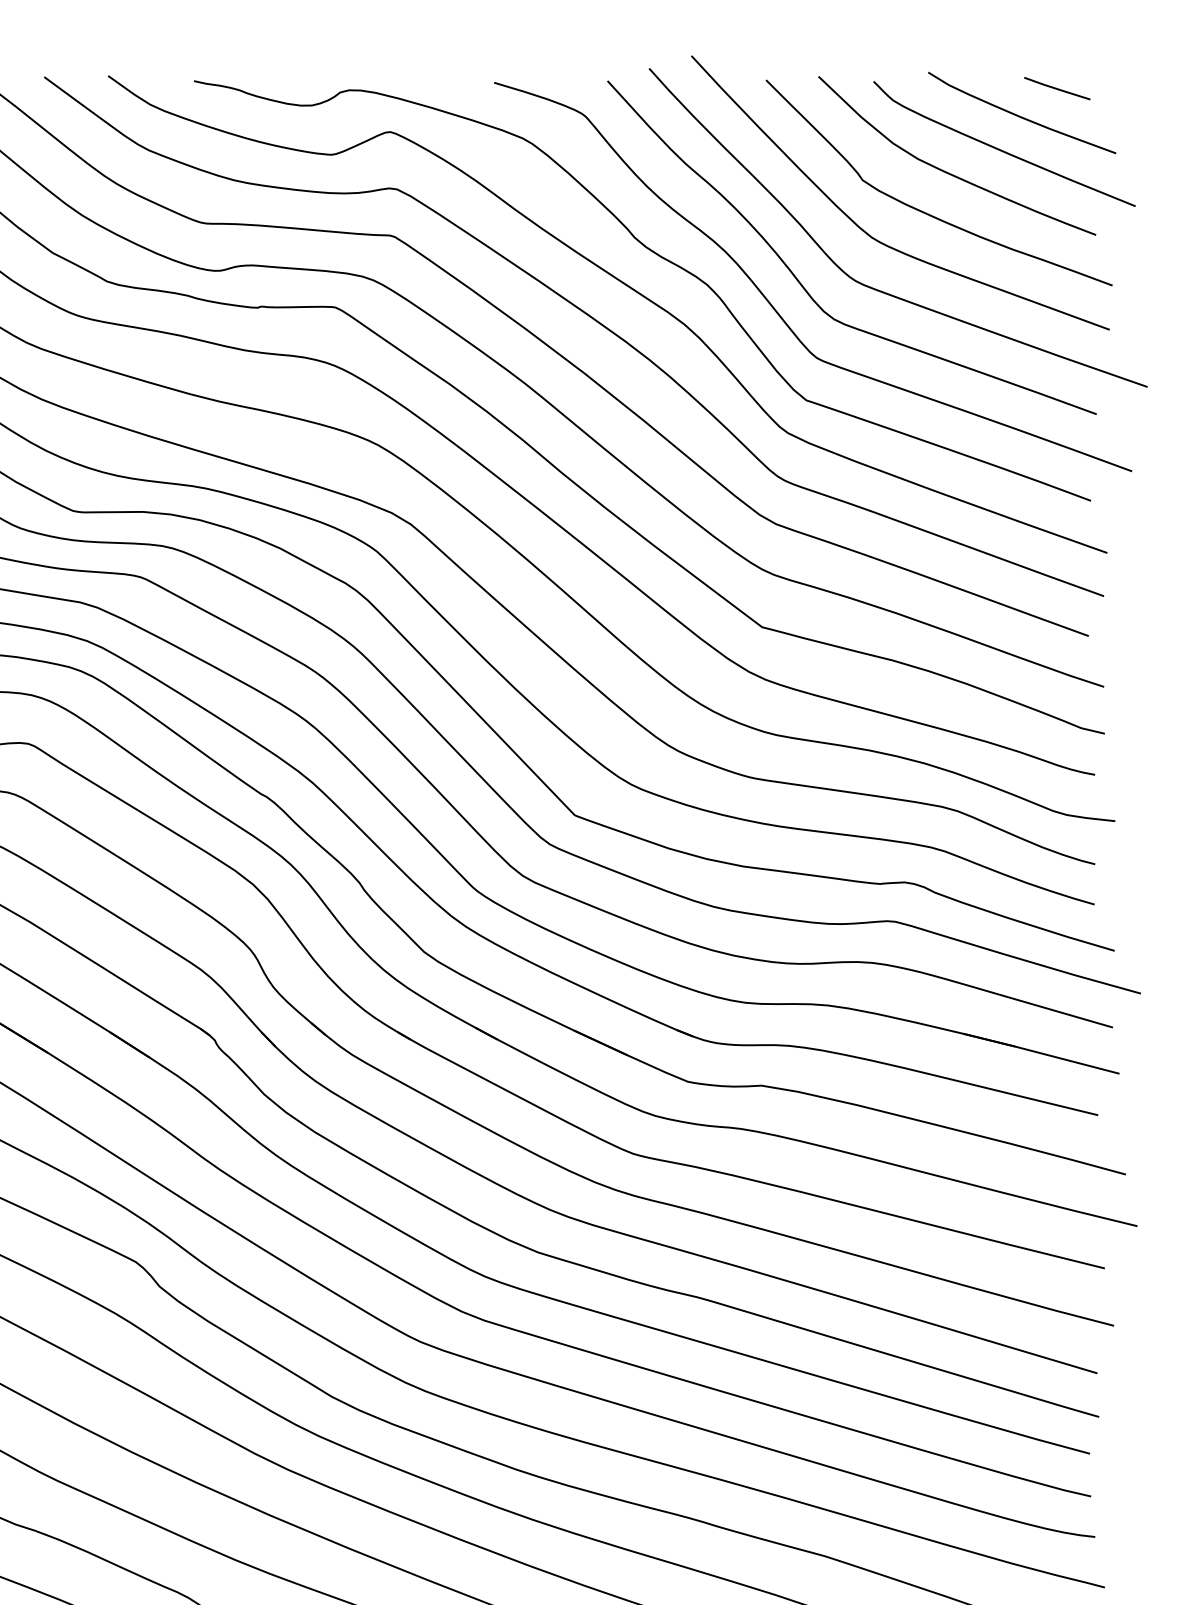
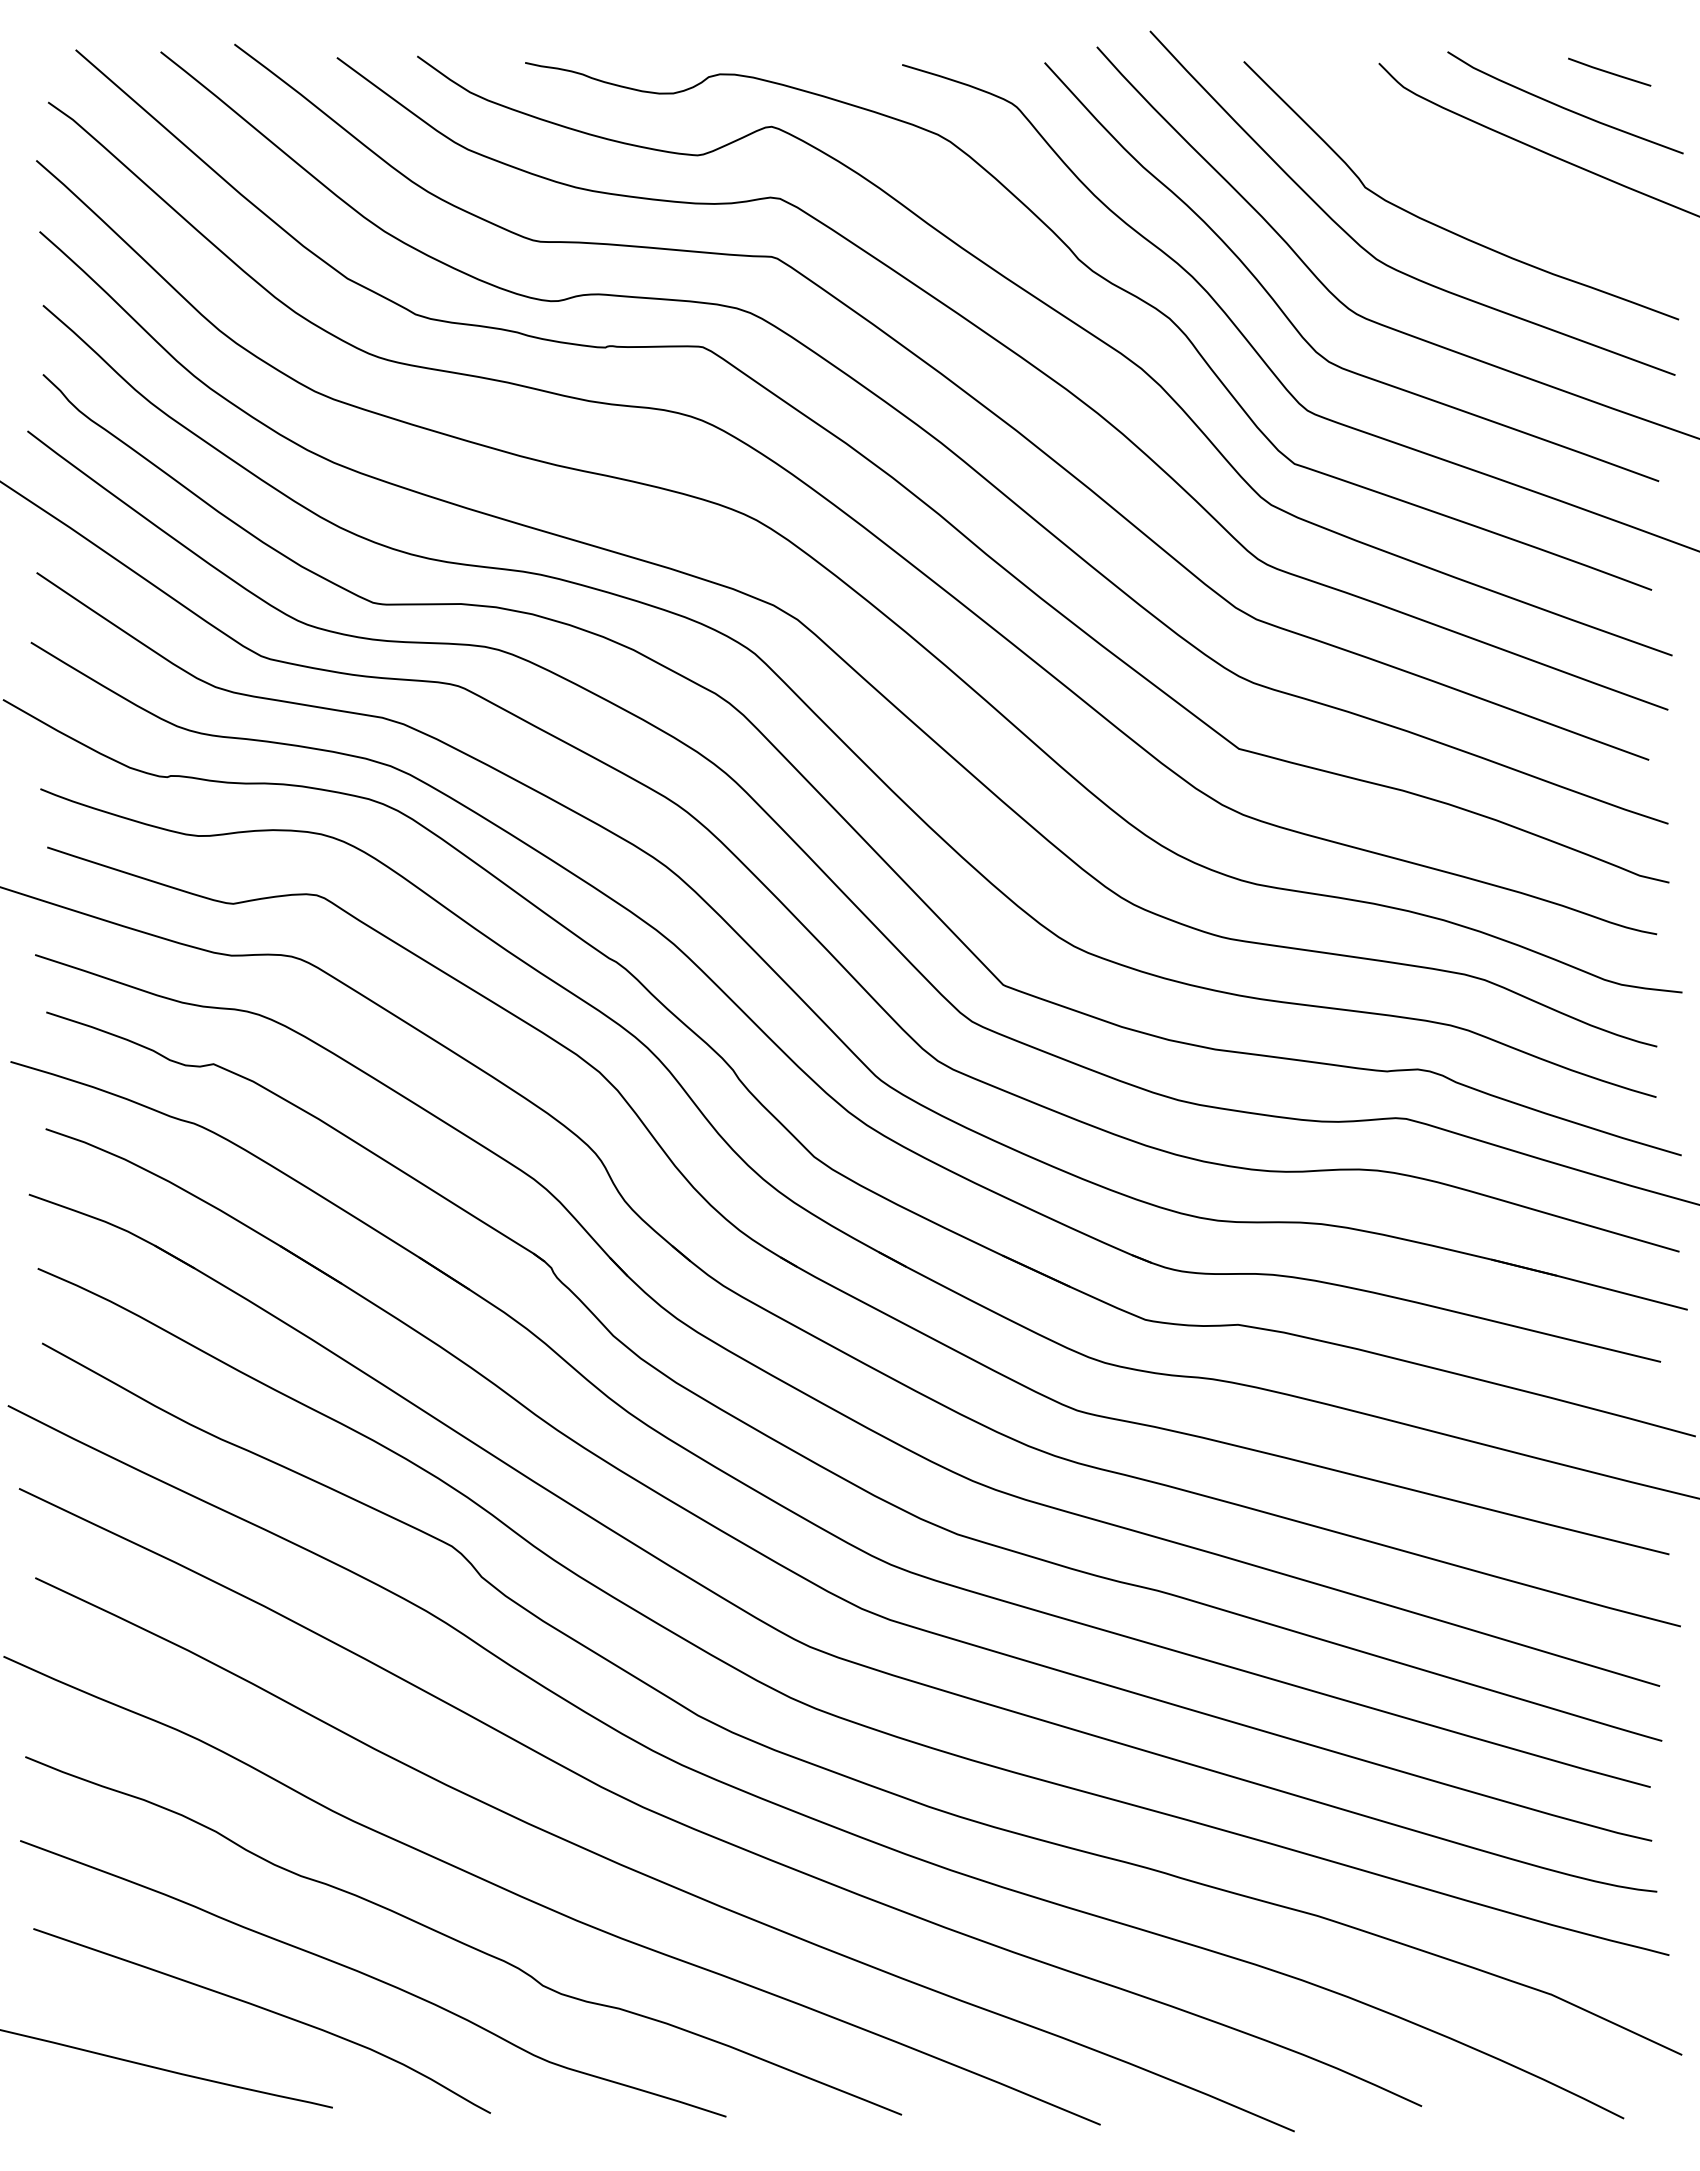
curve: (948, 172) -> (1472, 177), removed

